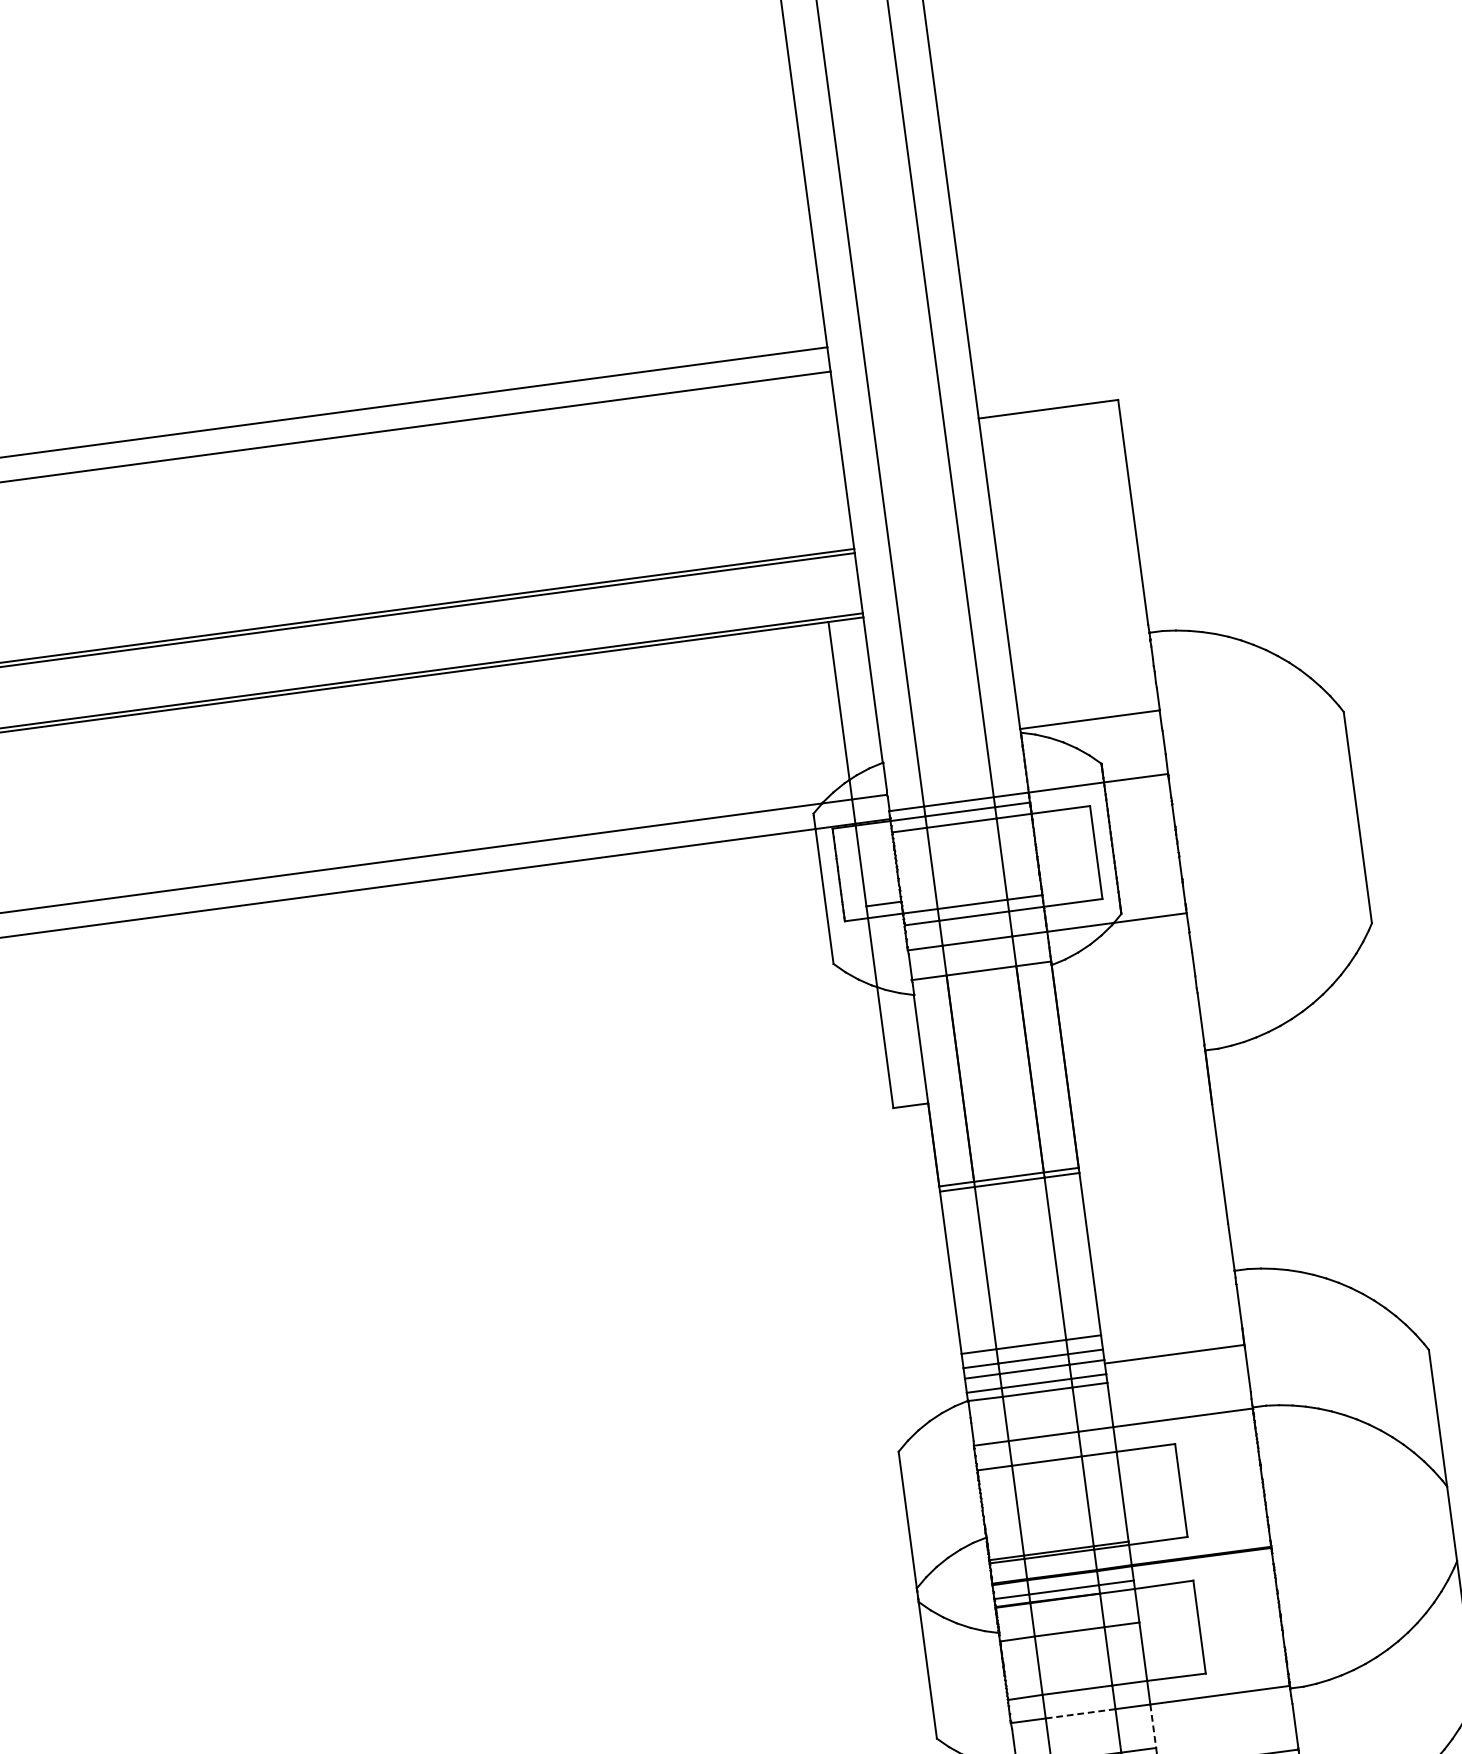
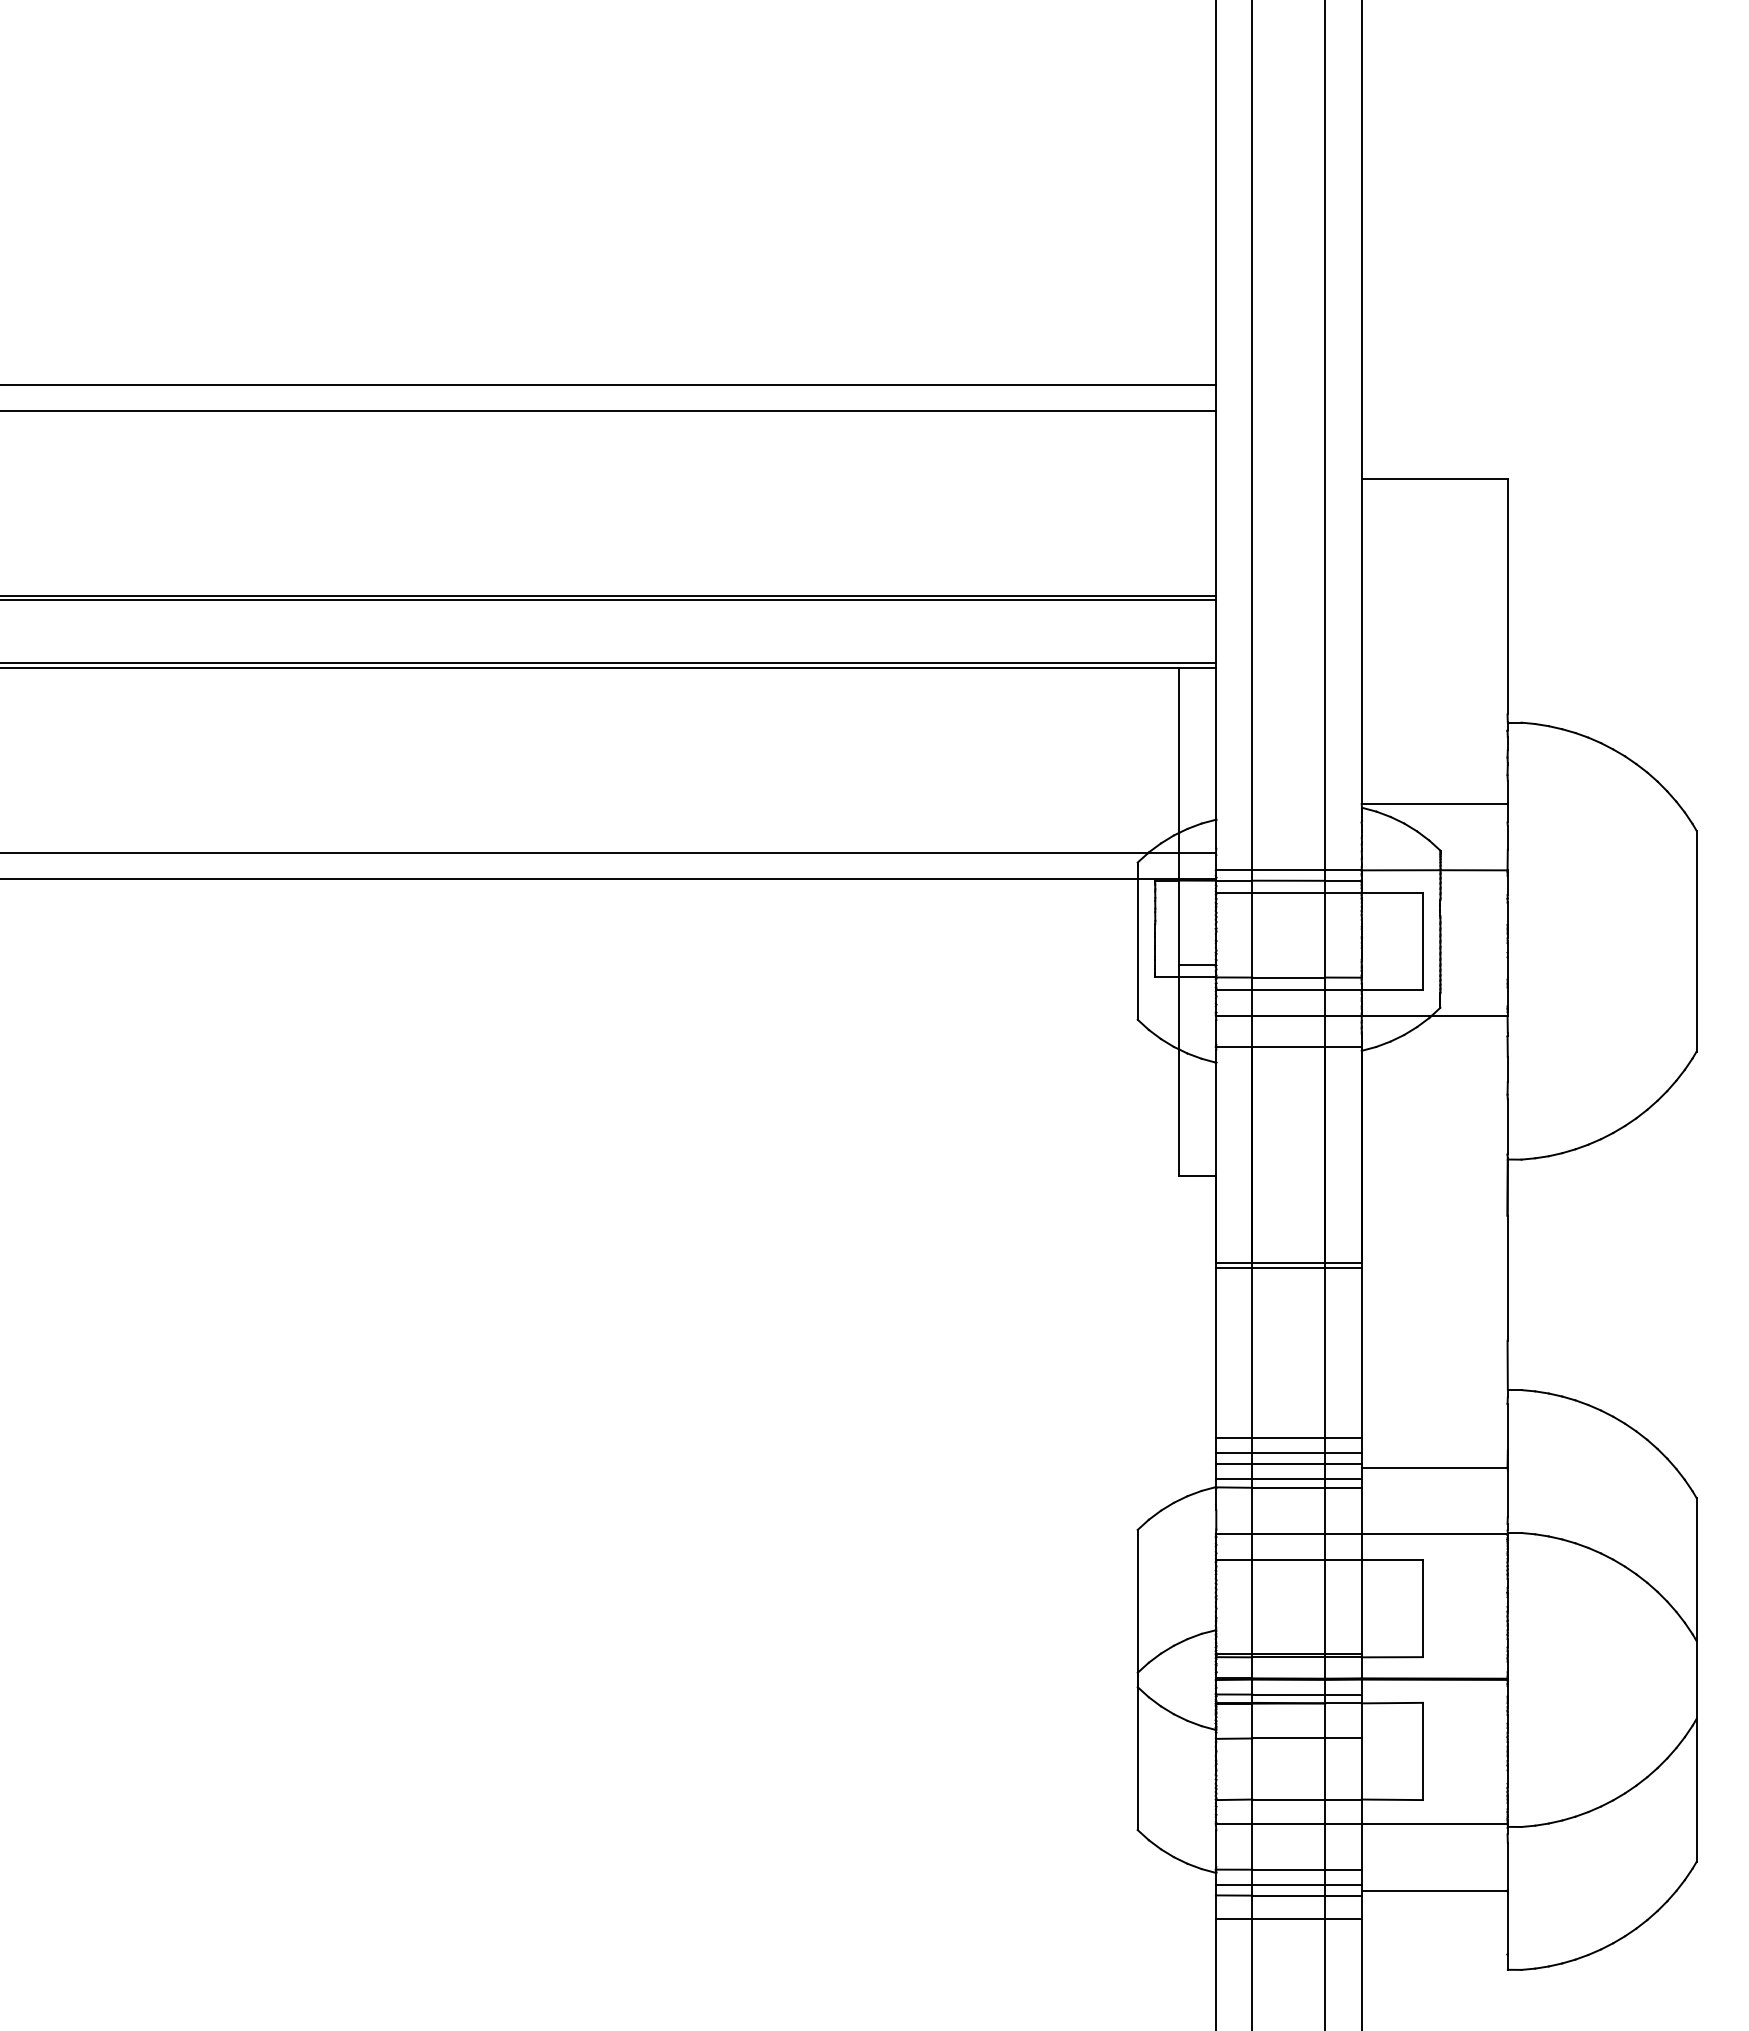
line: (1081, 1713) -> (1289, 1824), dashed -> solid
line: (1152, 1725) -> (1361, 1846), dashed -> solid

